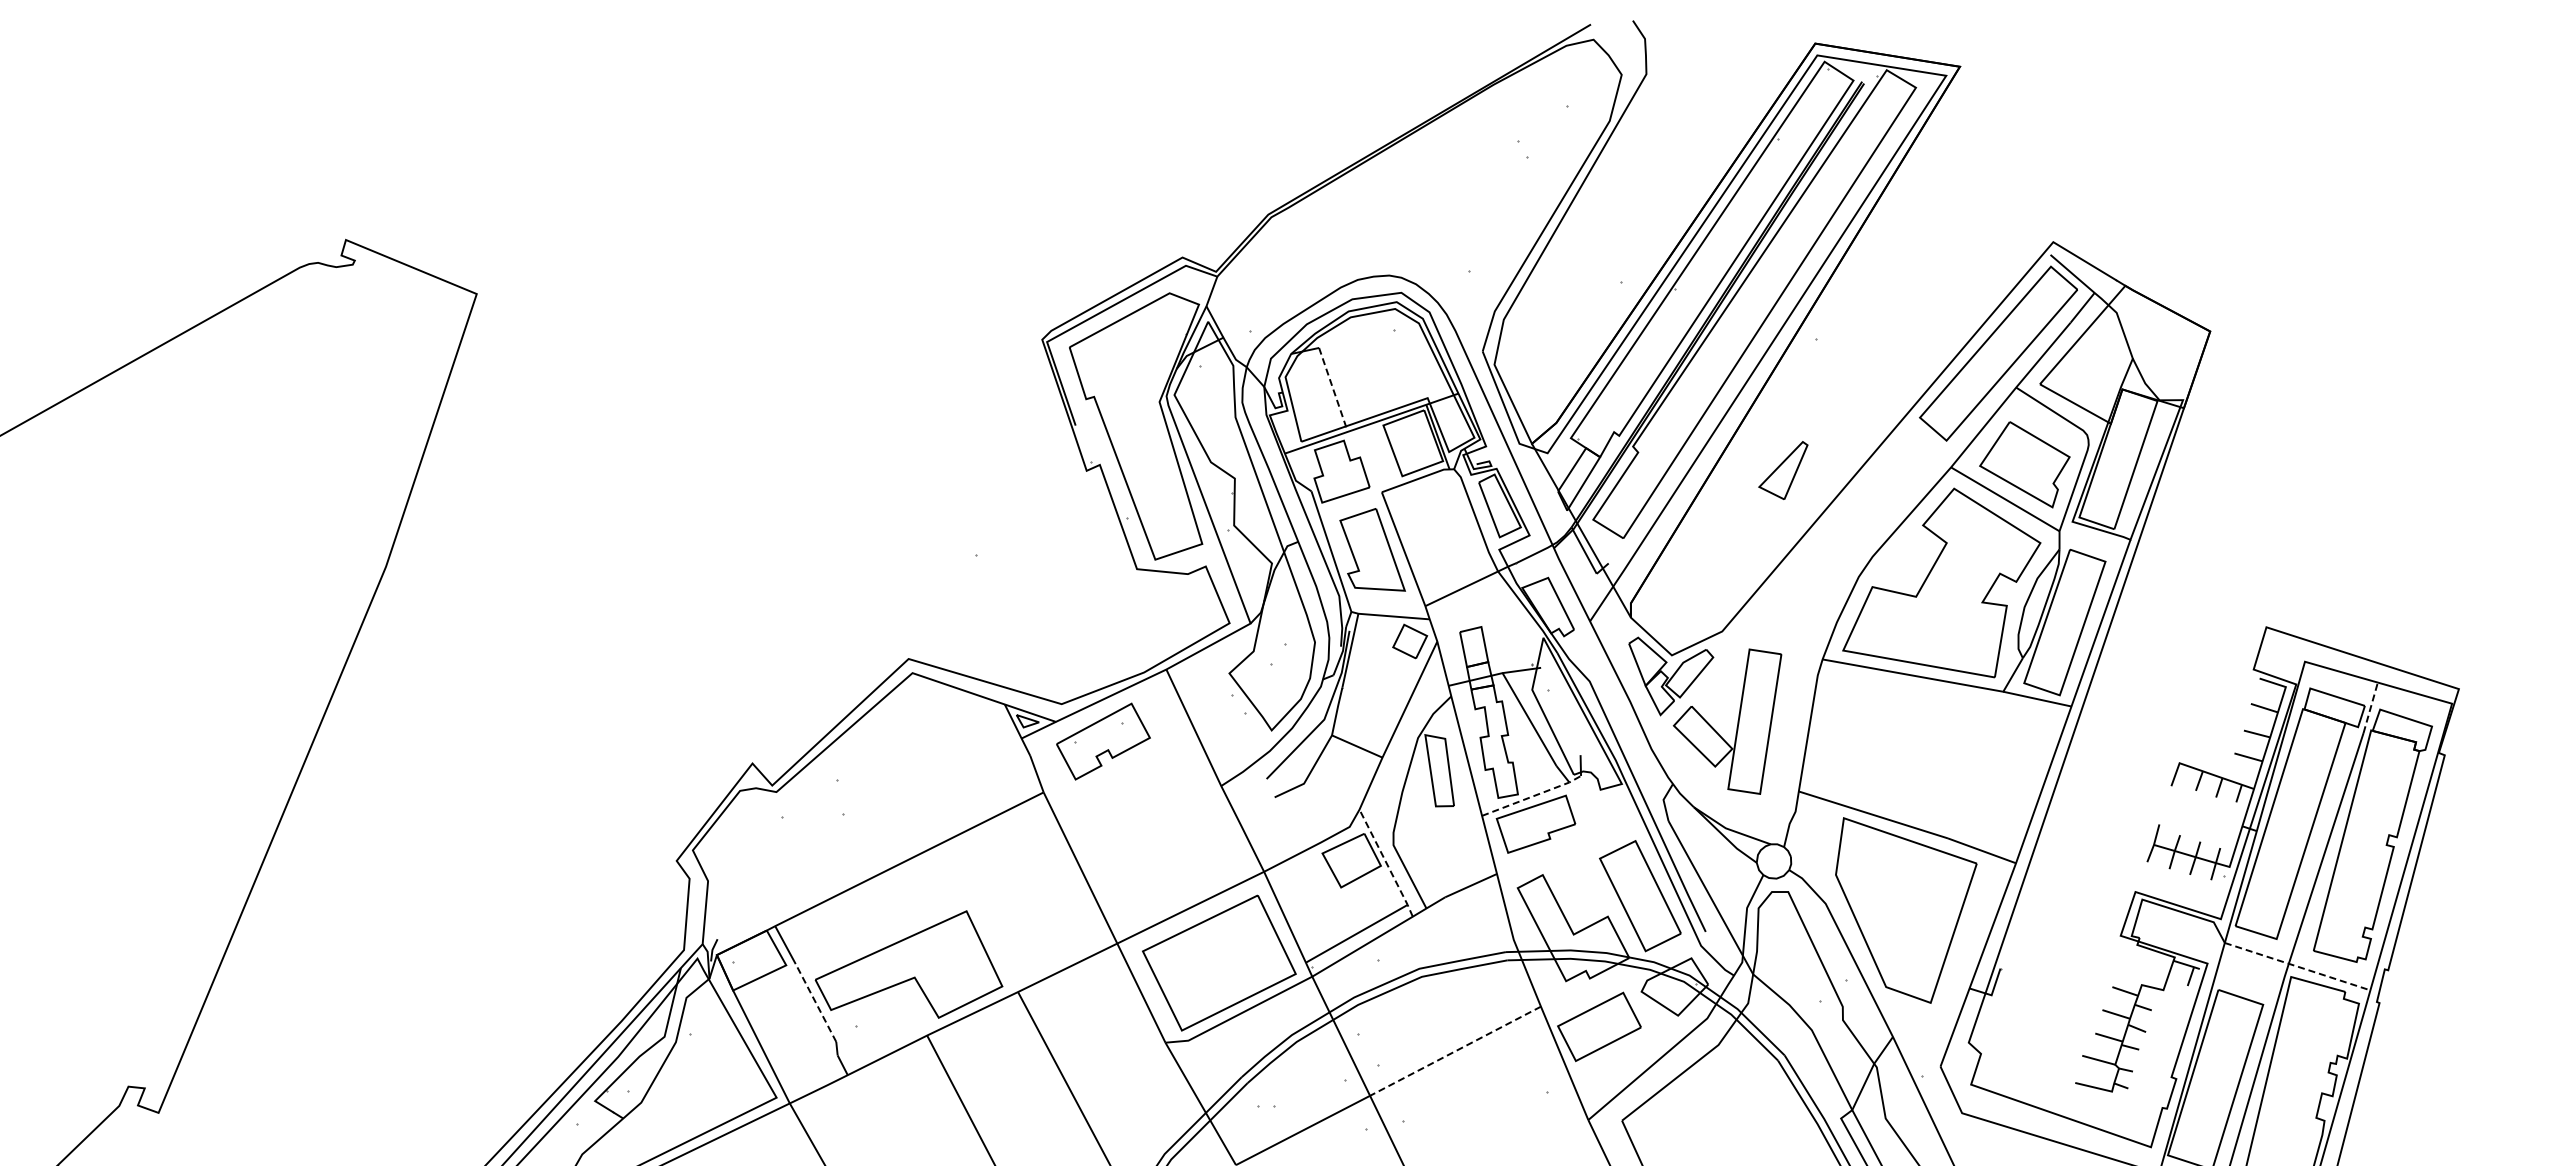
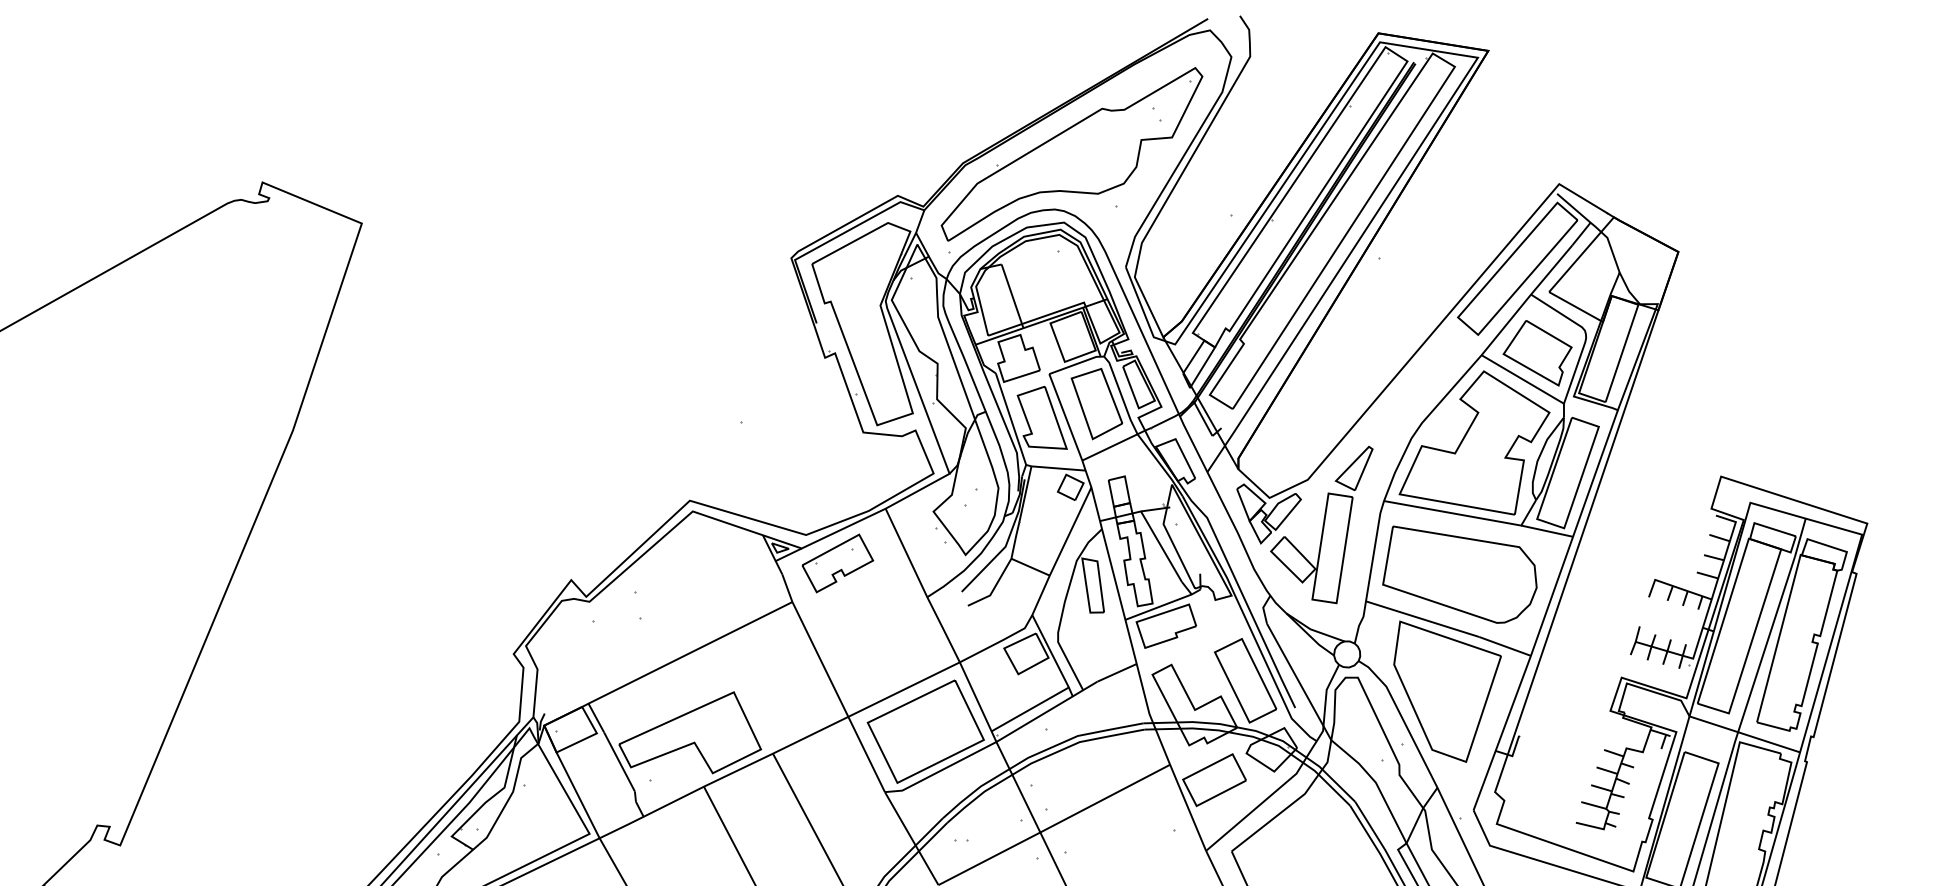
part: (1411, 202) -> (1071, 154), added
line: (1333, 390) -> (1012, 296), dashed -> solid
part: (1783, 470) -> (1354, 468), moved
part: (1444, 531) -> (1096, 403), added
line: (2370, 707) -> (1800, 537), dashed -> solid
part: (1922, 756) -> (1459, 574), added
line: (1533, 796) -> (1164, 605), dashed -> solid
line: (1386, 863) -> (1052, 656), dashed -> solid
line: (2297, 966) -> (1744, 734), dashed -> solid
line: (816, 1003) -> (619, 762), dashed -> solid
line: (1455, 1051) -> (1105, 798), dashed -> solid

